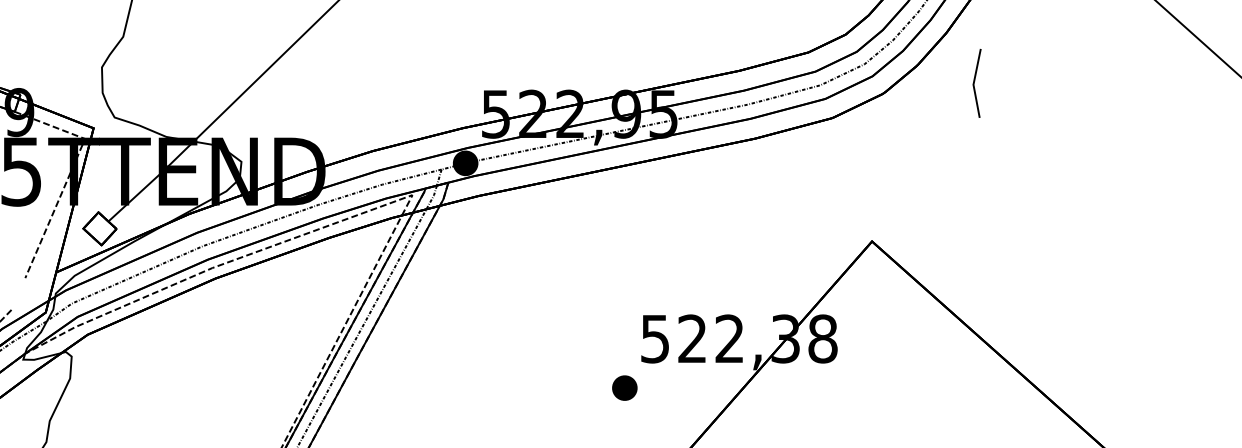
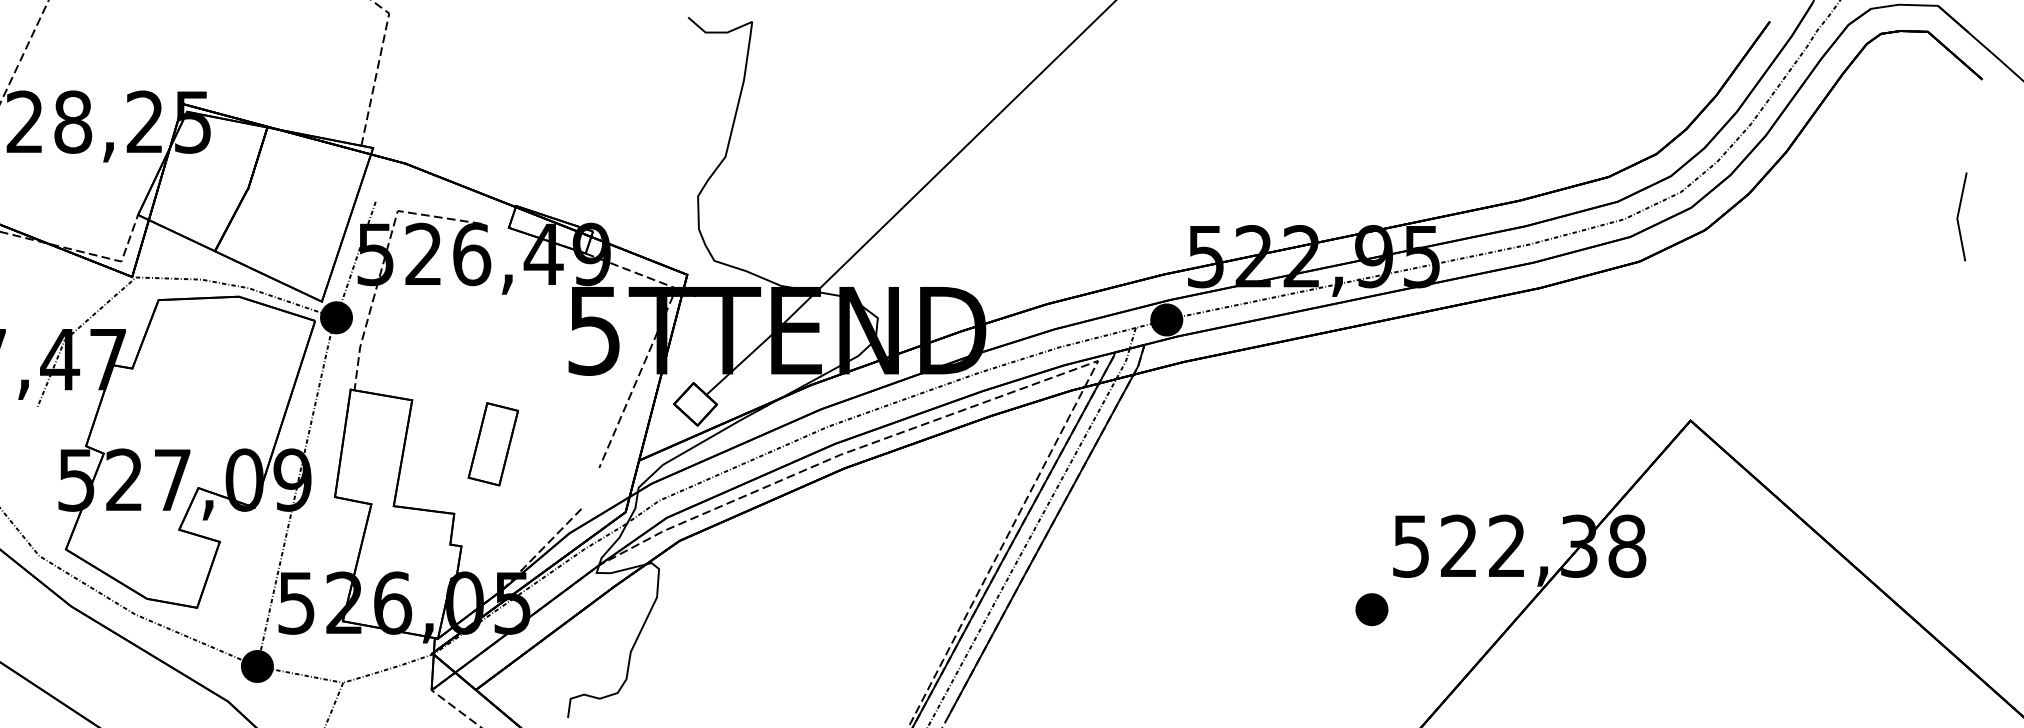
part: (976, 83) -> (1961, 216), moved

